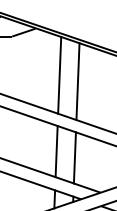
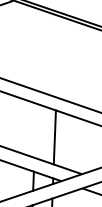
line: (59, 74) -> (38, 49), removed
line: (77, 81) -> (57, 56), removed
line: (56, 151) -> (35, 130), removed

